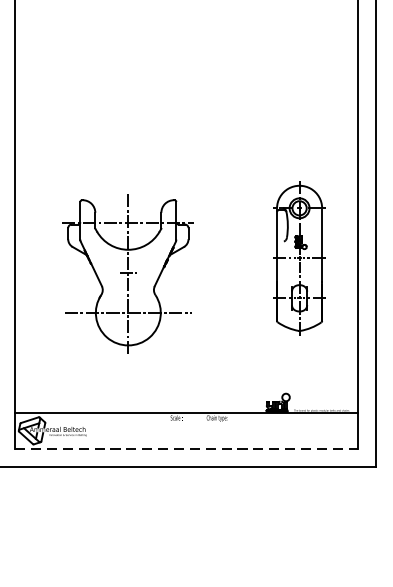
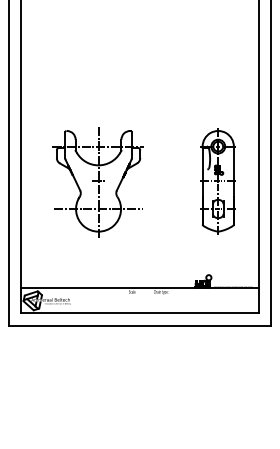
part: (126, 274) -> (97, 182), moved
line: (187, 449) -> (140, 313), dashed -> solid

